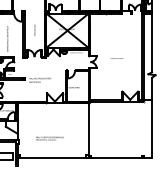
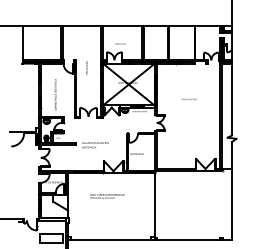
text: (34, 29) -> (86, 67), moved
text: (116, 58) -> (188, 99), moved
text: (50, 138) -> (107, 196), moved

